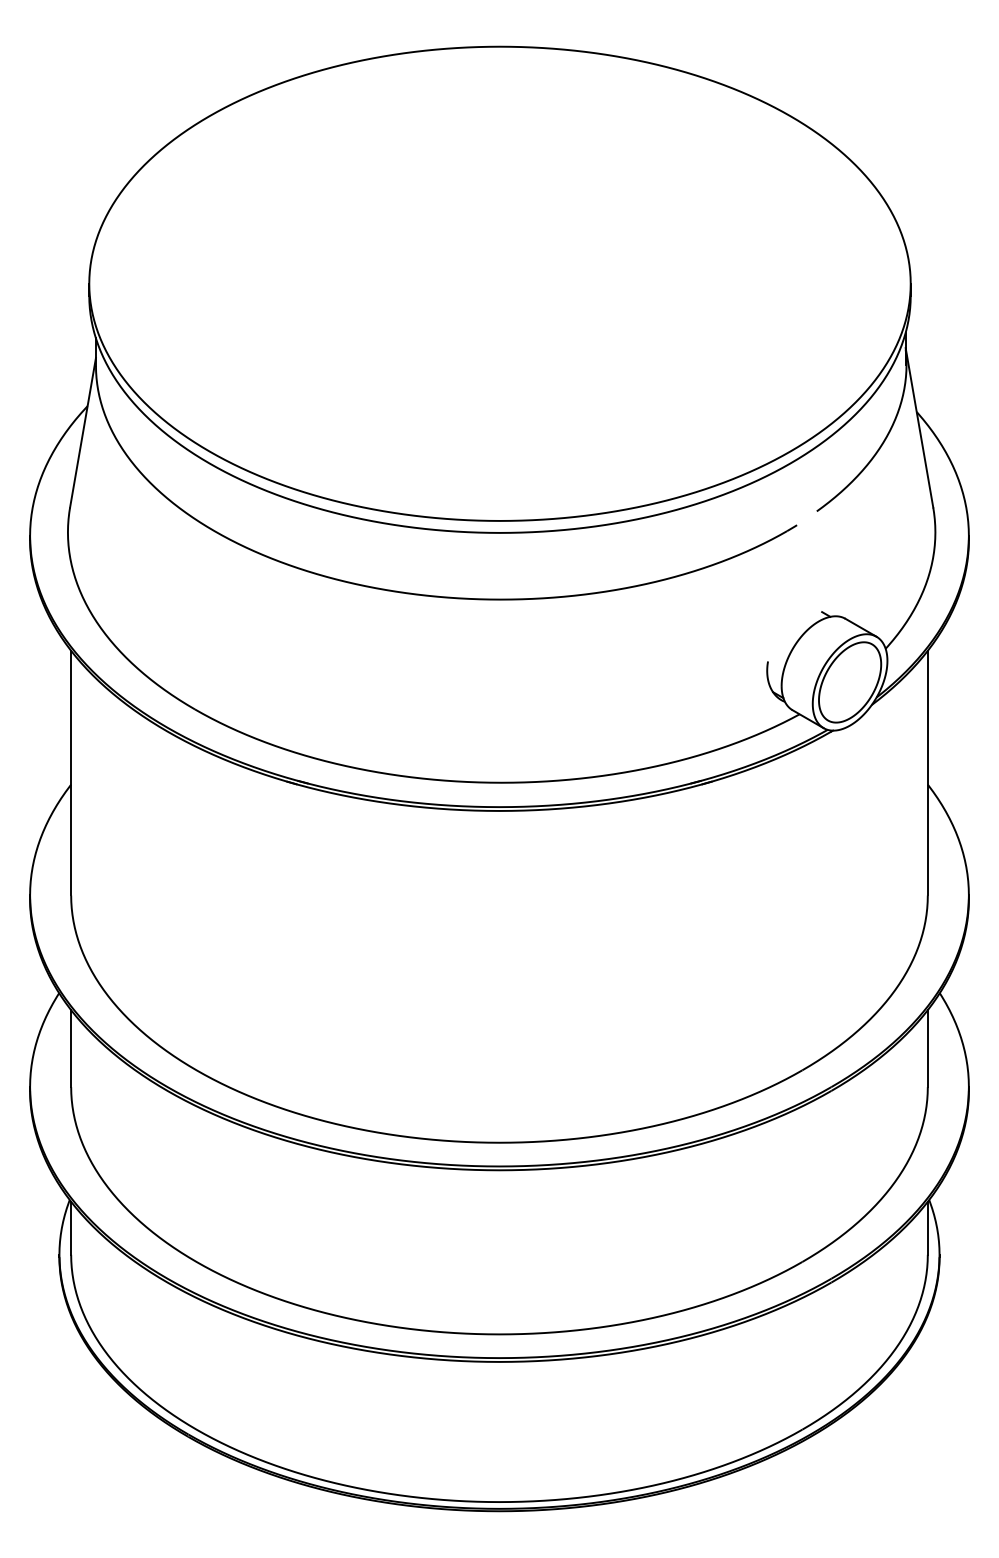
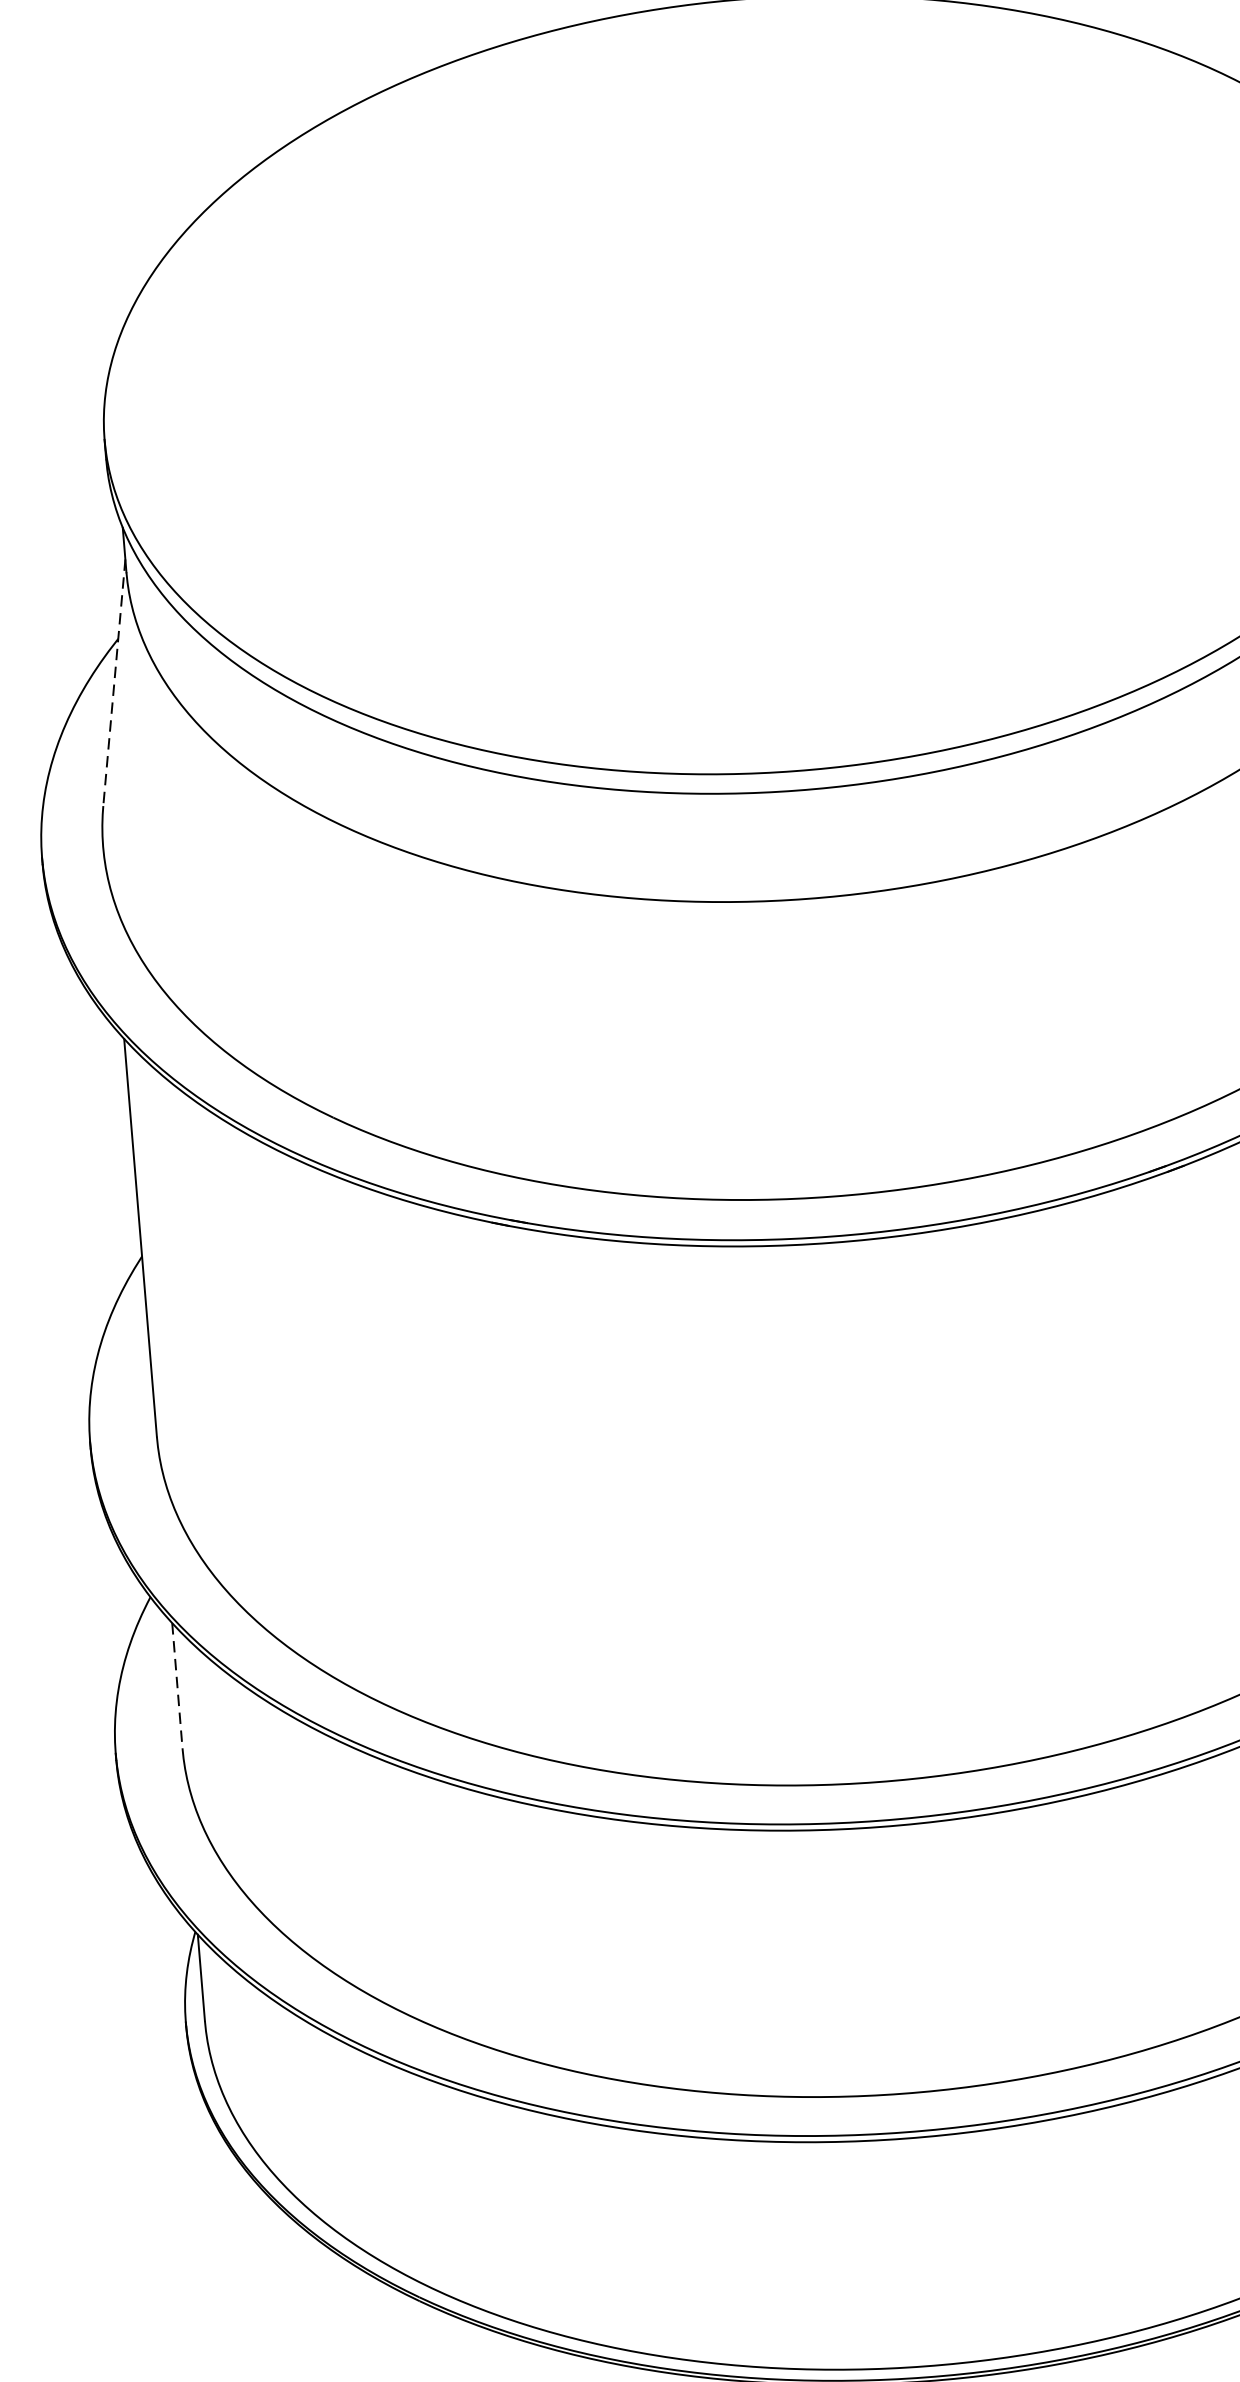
line: (83, 432) -> (115, 682), solid -> dashed
line: (71, 1049) -> (178, 1687), solid -> dashed

